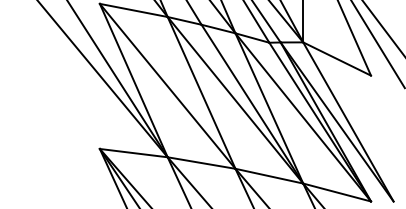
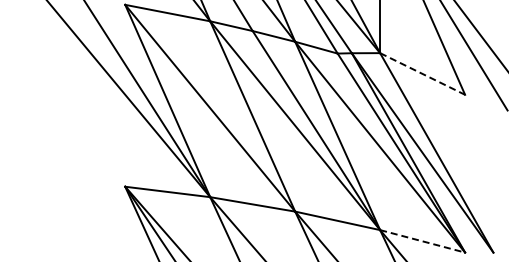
line: (337, 59) -> (423, 74), solid -> dashed
line: (337, 192) -> (422, 241), solid -> dashed

